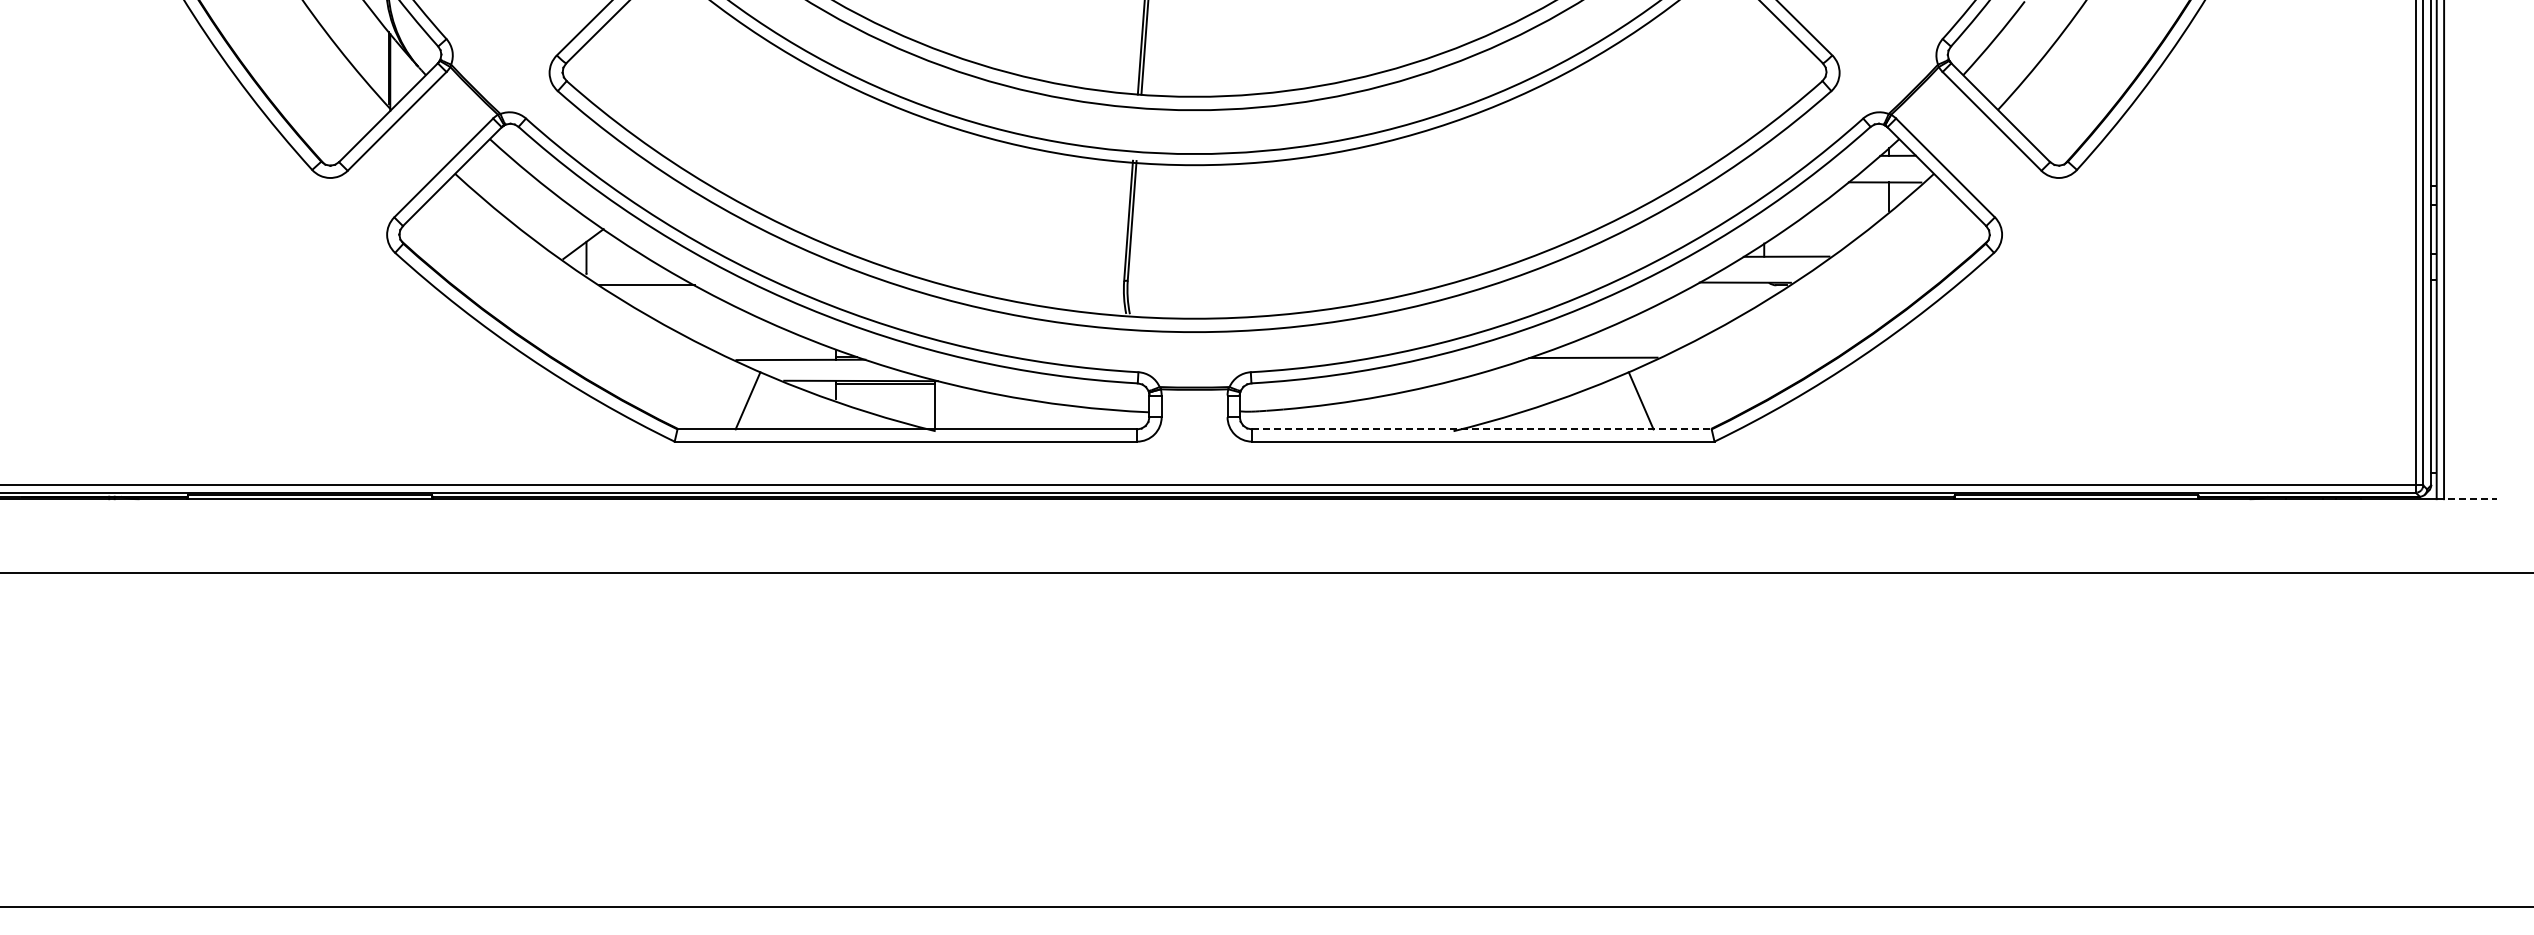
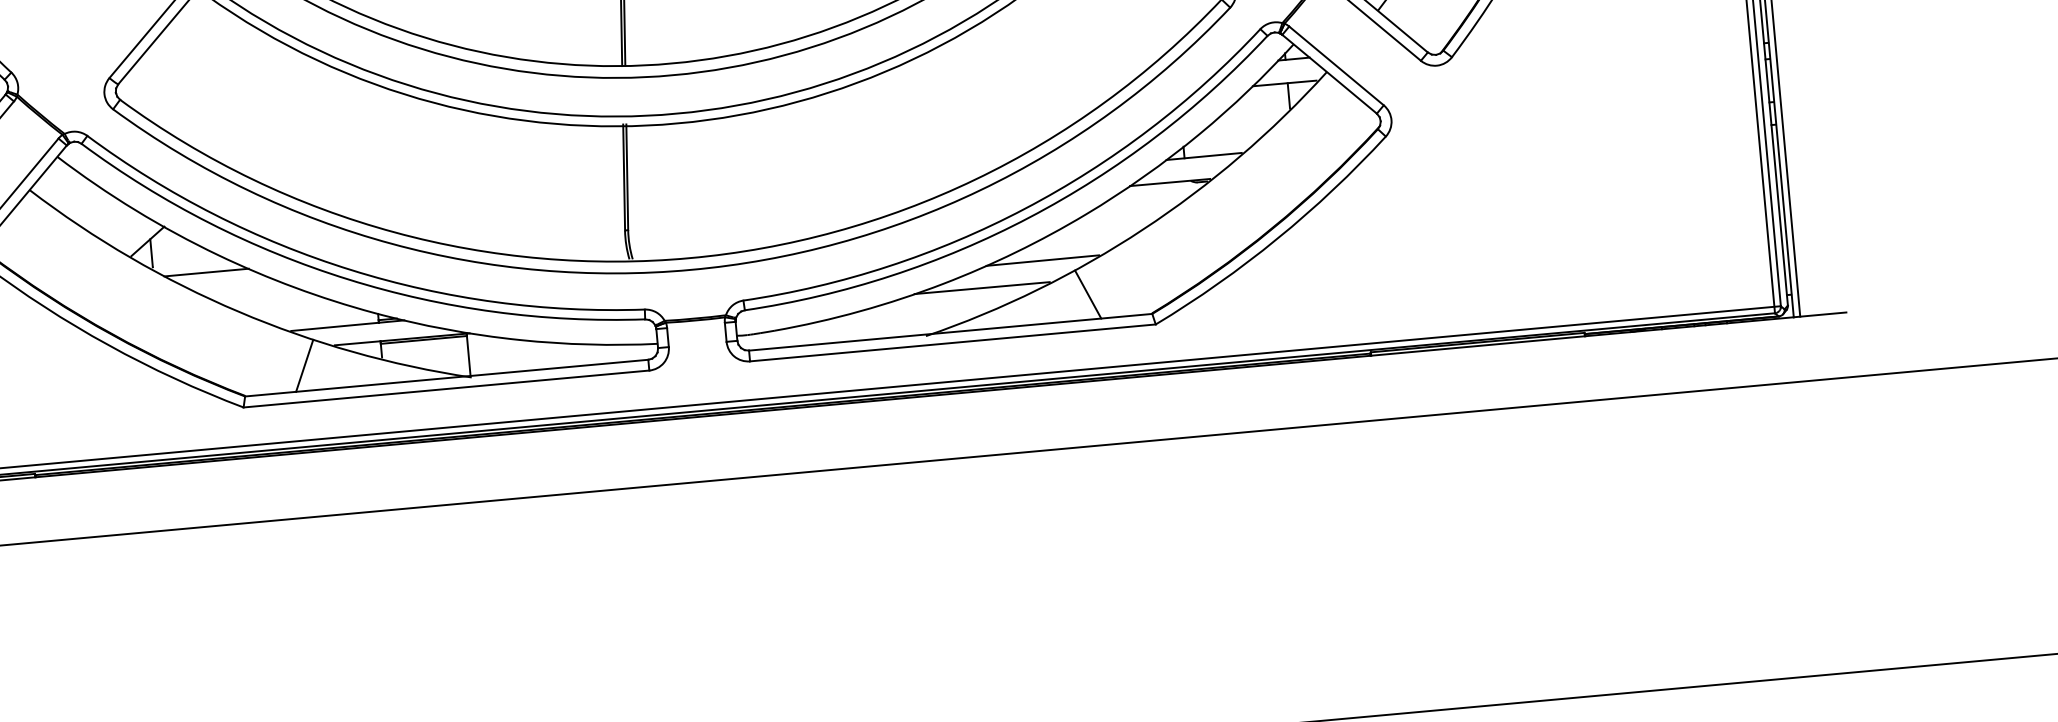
line: (1522, 382) -> (982, 287), added
line: (1481, 429) -> (950, 332), dashed -> solid
line: (2466, 499) -> (1819, 315), dashed -> solid

